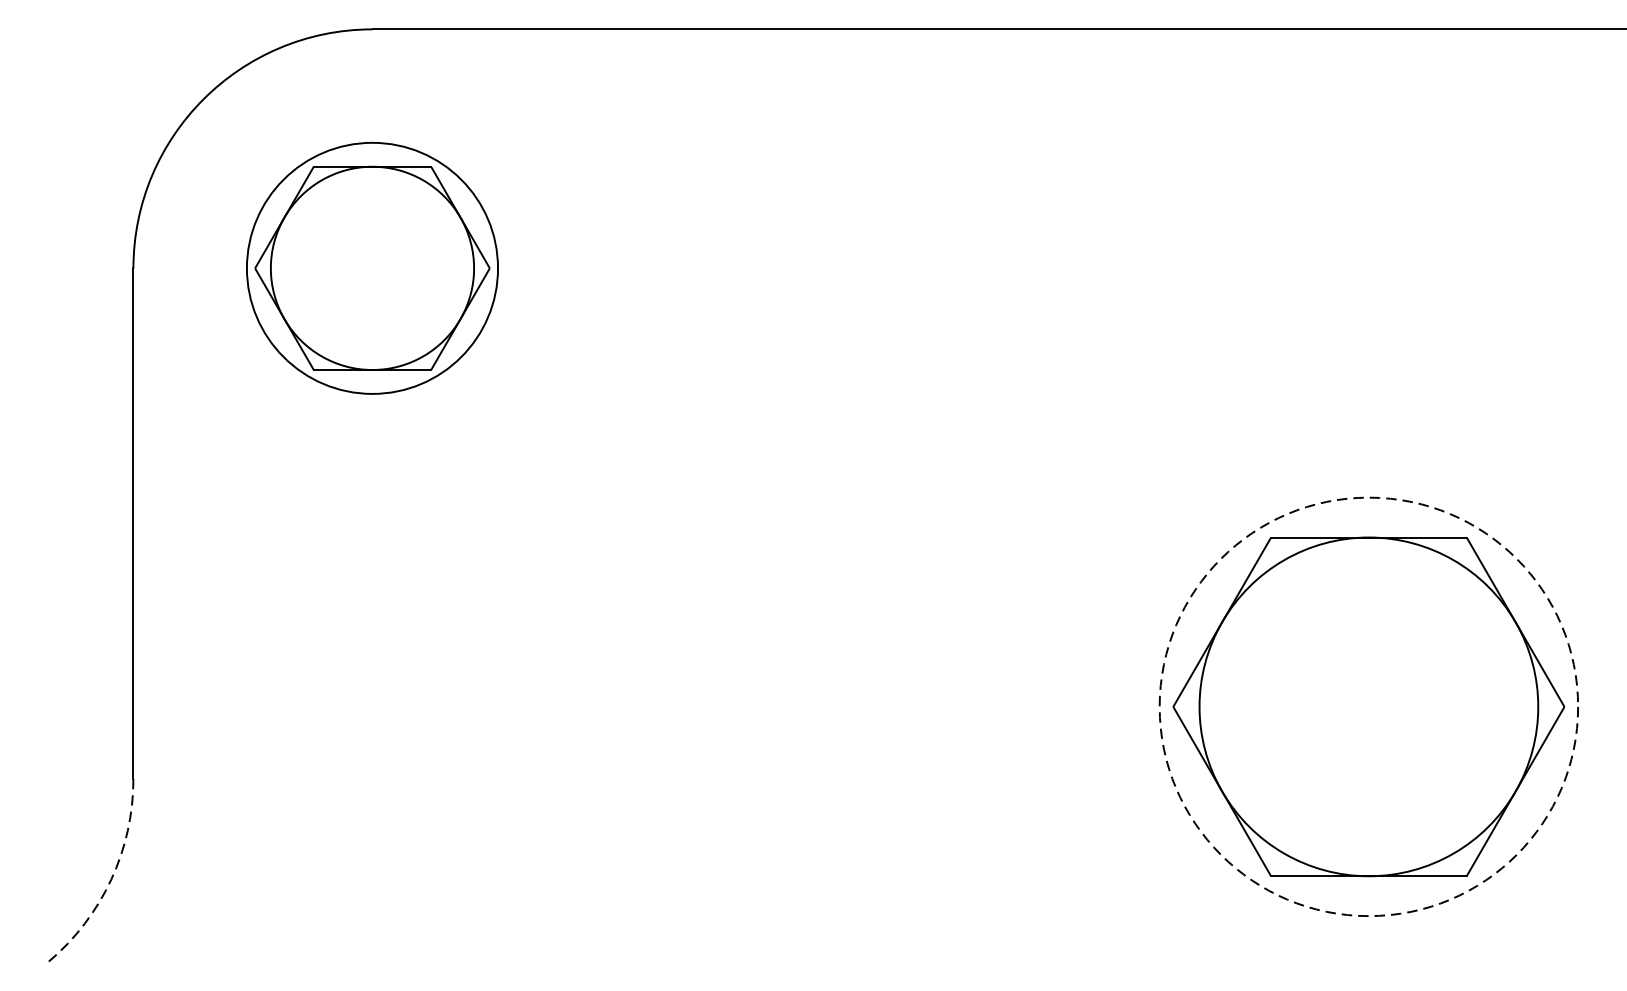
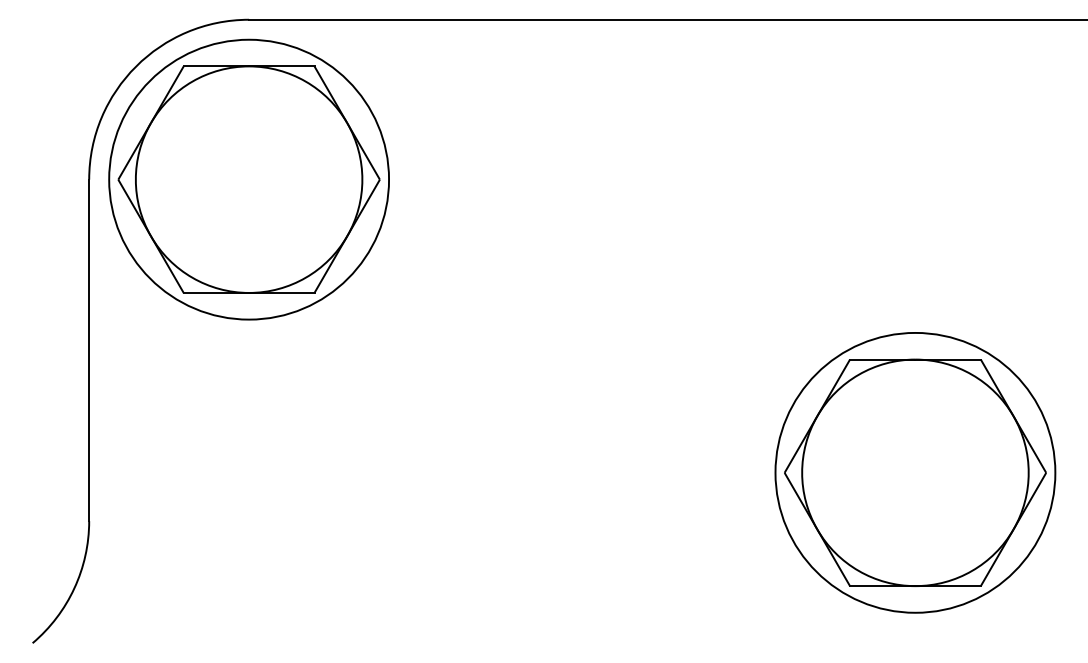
part: (371, 268) -> (248, 179), size x1.67
circle: (1369, 706) -> (915, 472), dashed -> solid
arc: (111, 879) -> (74, 588), dashed -> solid

